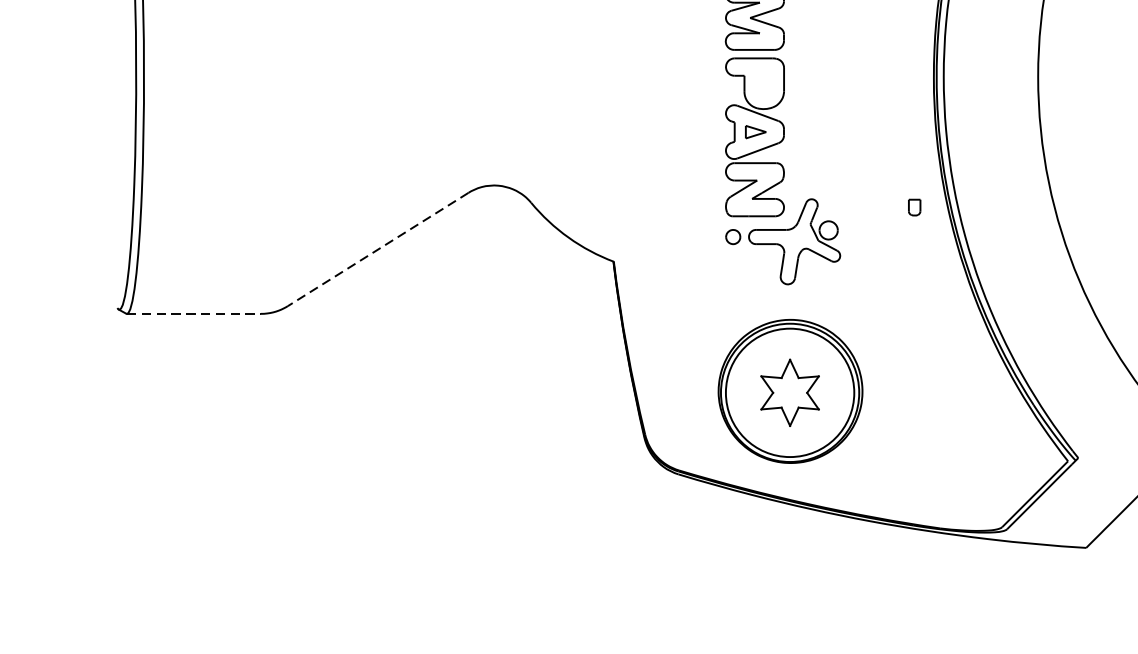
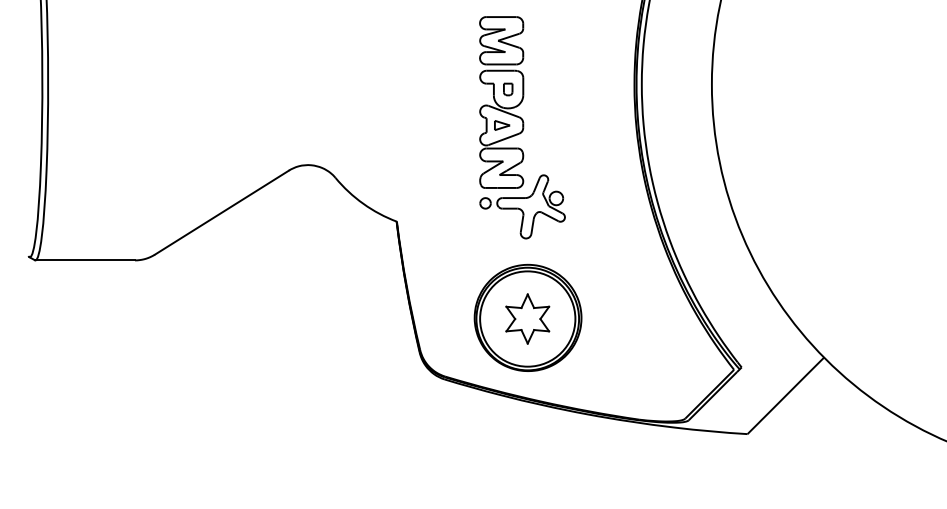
part: (915, 207) -> (508, 89), moved
line: (377, 249) -> (221, 212), dashed -> solid
line: (194, 314) -> (85, 260), dashed -> solid

